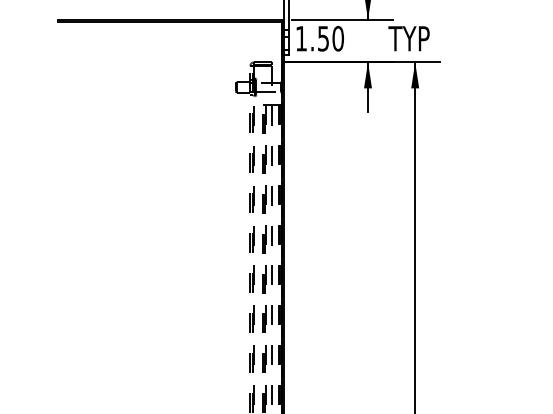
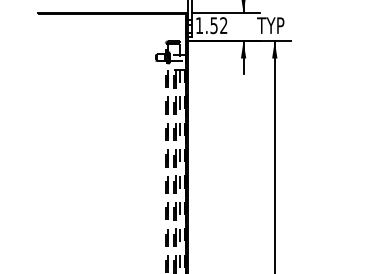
text: (337, 38) -> (223, 25), 1.50 -> 1.52

